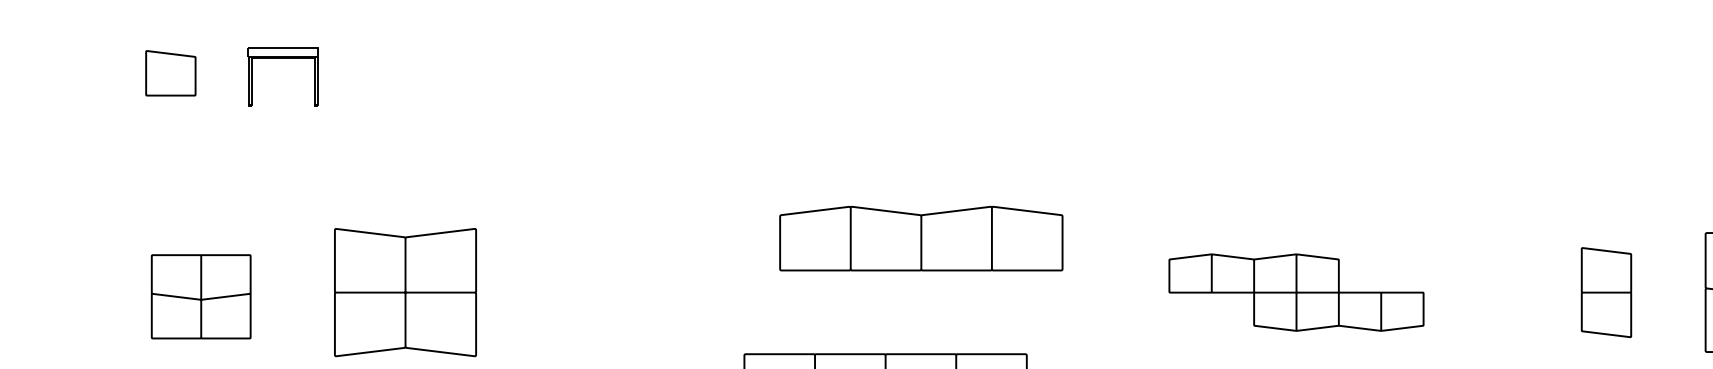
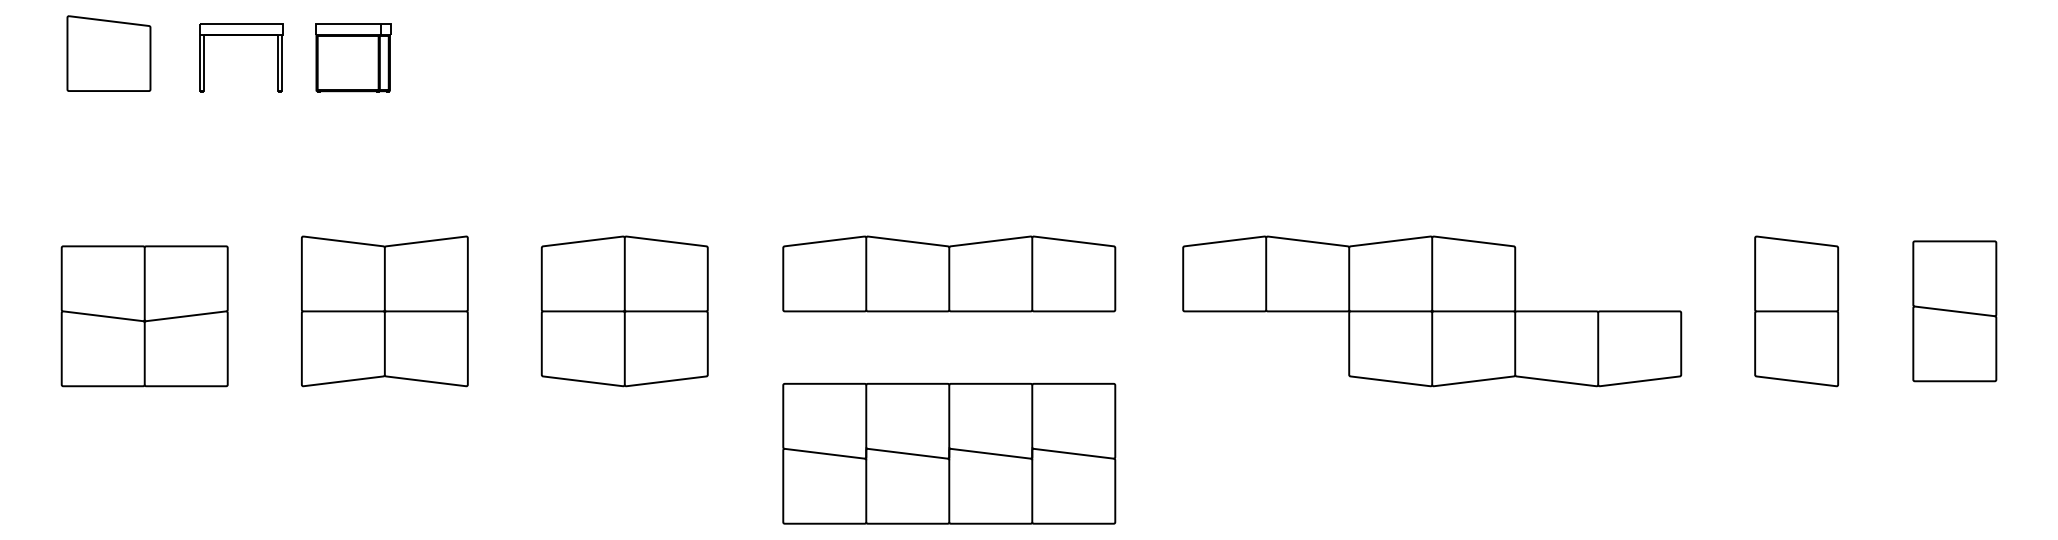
part: (170, 73) -> (108, 53), size x1.43
part: (378, 76) -> (353, 57), added
part: (921, 238) -> (949, 273), moved
part: (609, 292) -> (624, 311), added
part: (1296, 292) -> (1432, 311), size x1.67
part: (1606, 292) -> (1796, 311), size x1.43
part: (201, 296) -> (144, 316), size x1.43

